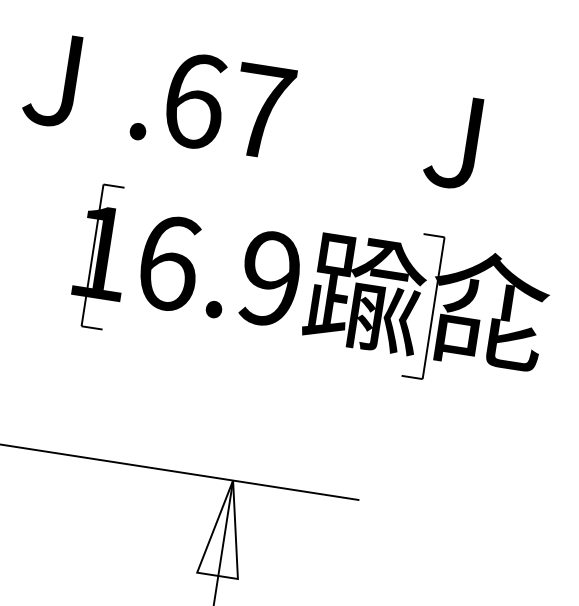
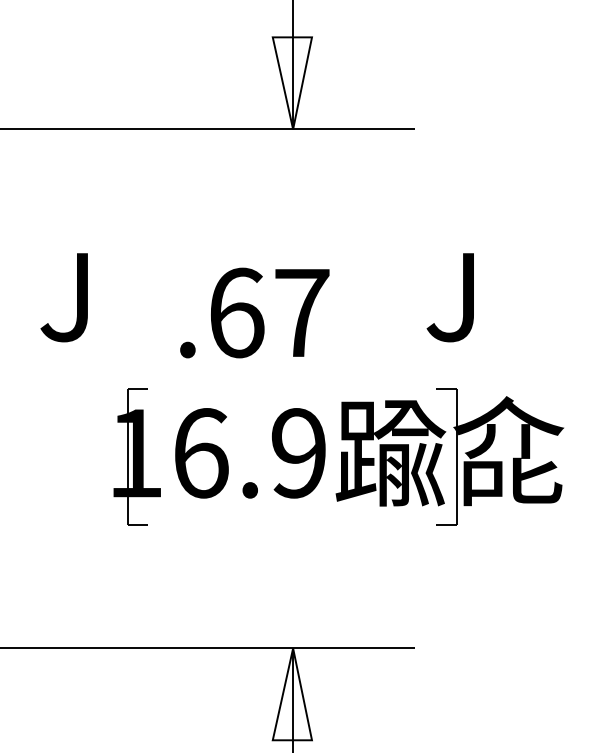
text: (213, 103) -> (254, 312), moved

